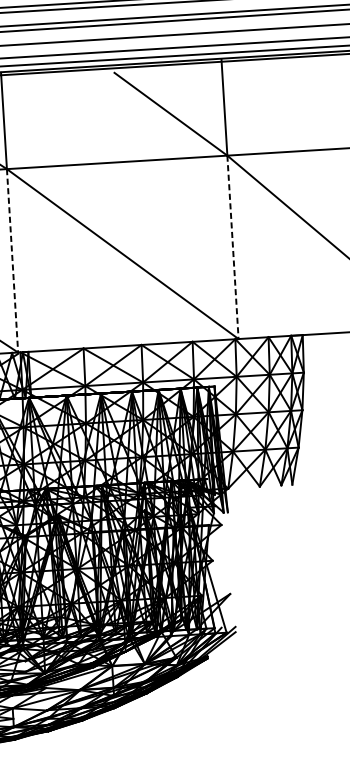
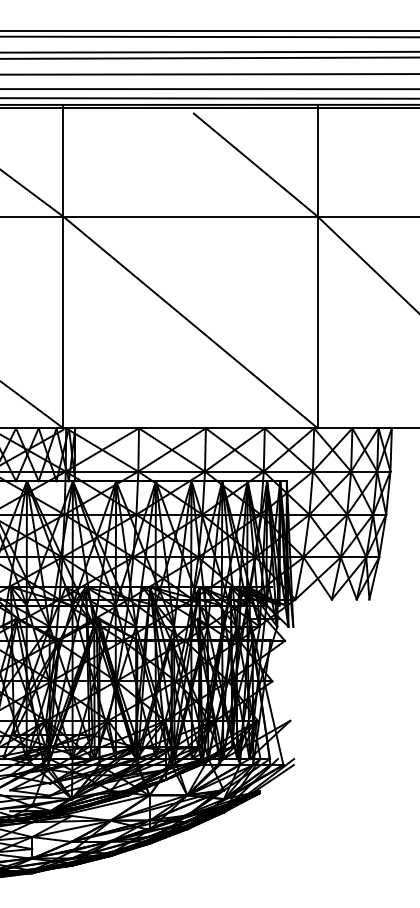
line: (232, 247) -> (317, 322), dashed -> solid
line: (12, 260) -> (63, 322), dashed -> solid

